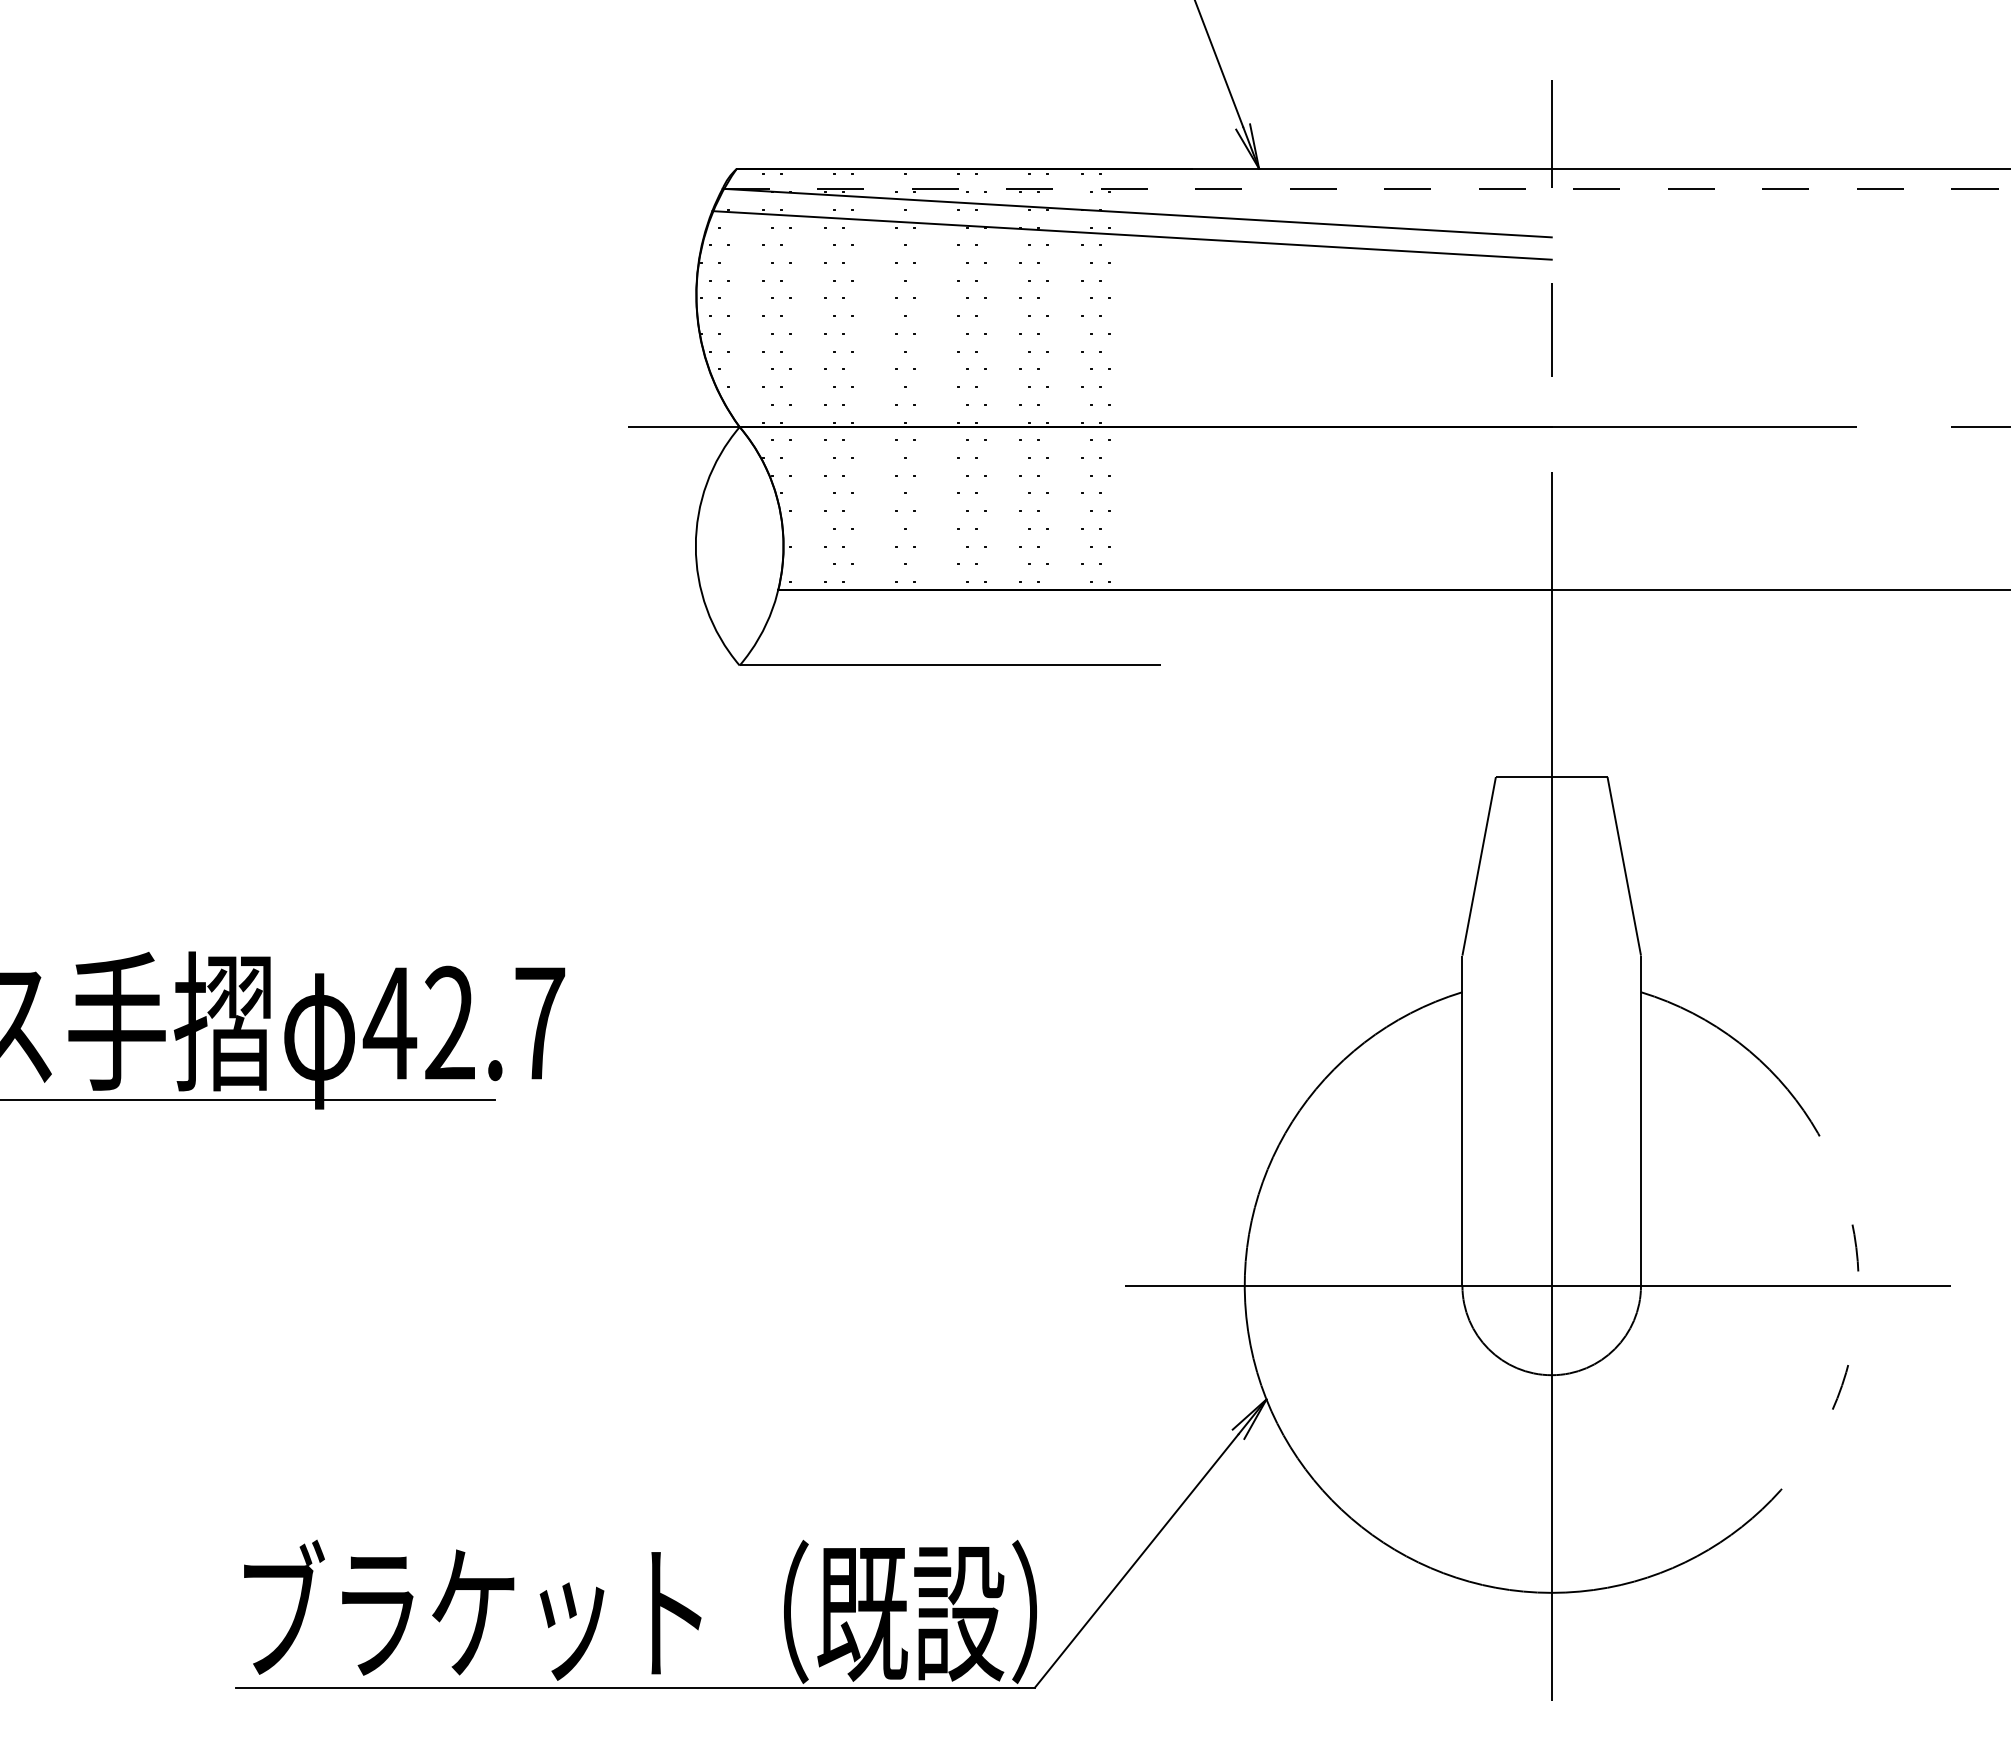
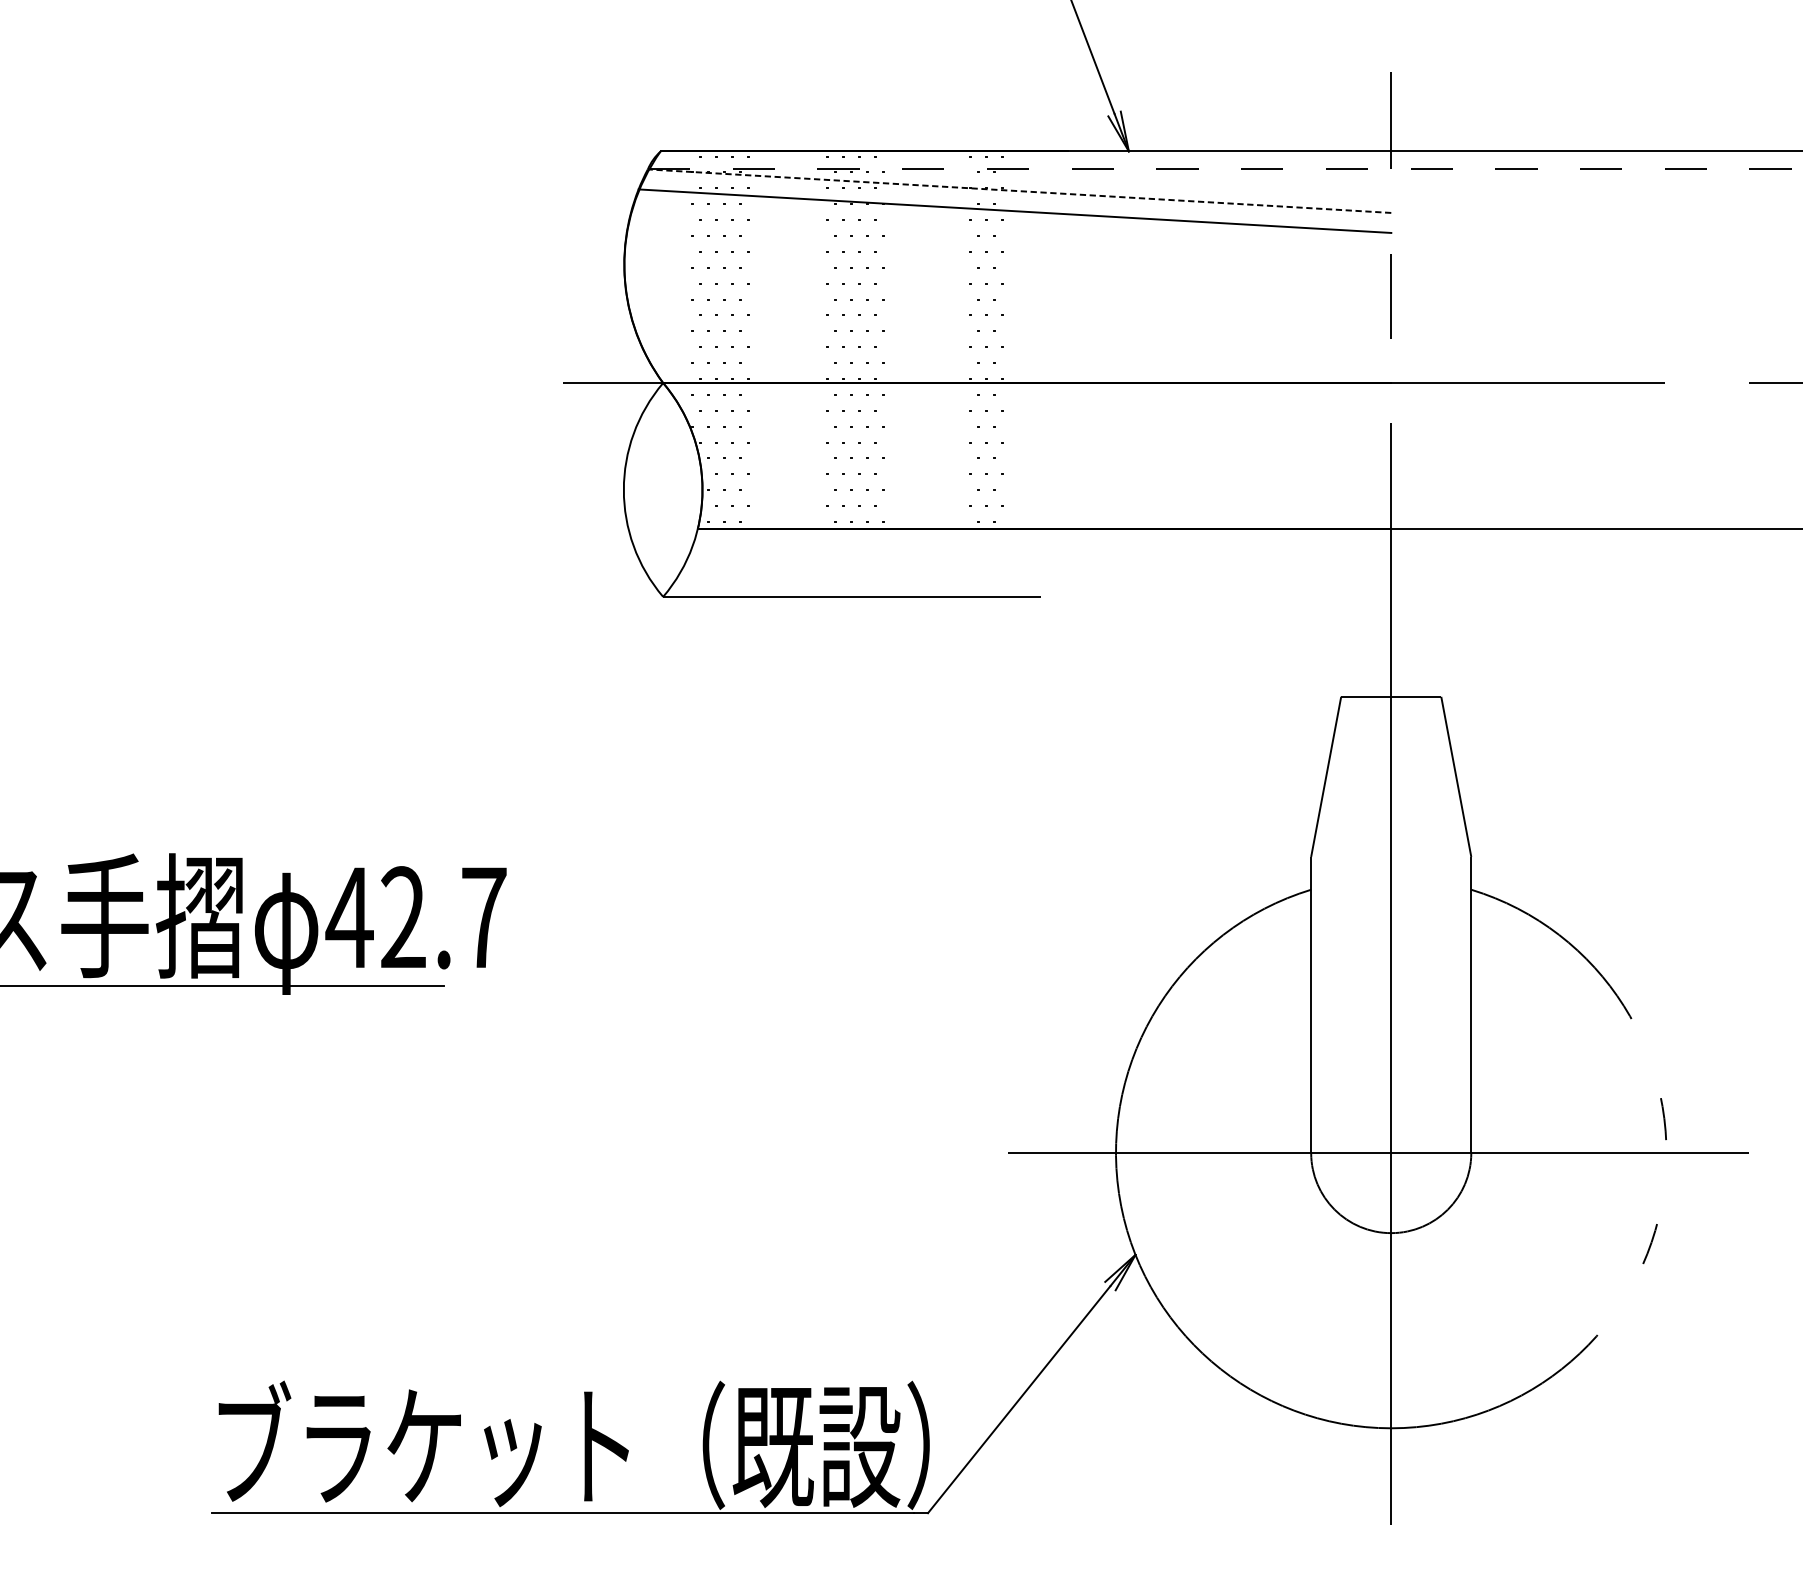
line: (1136, 213) -> (1018, 191), solid -> dashed

